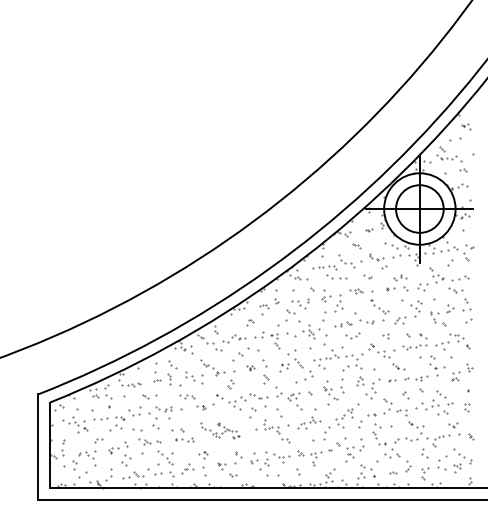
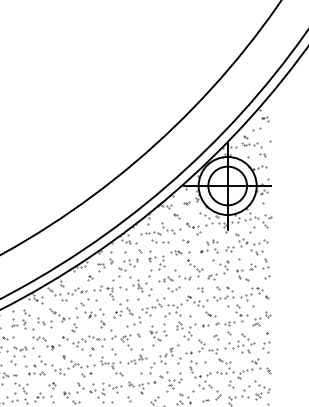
part: (250, 368) -> (90, 315), size x1.67
part: (466, 407) -> (265, 347), size x1.67
part: (219, 430) -> (64, 365), size x1.67

